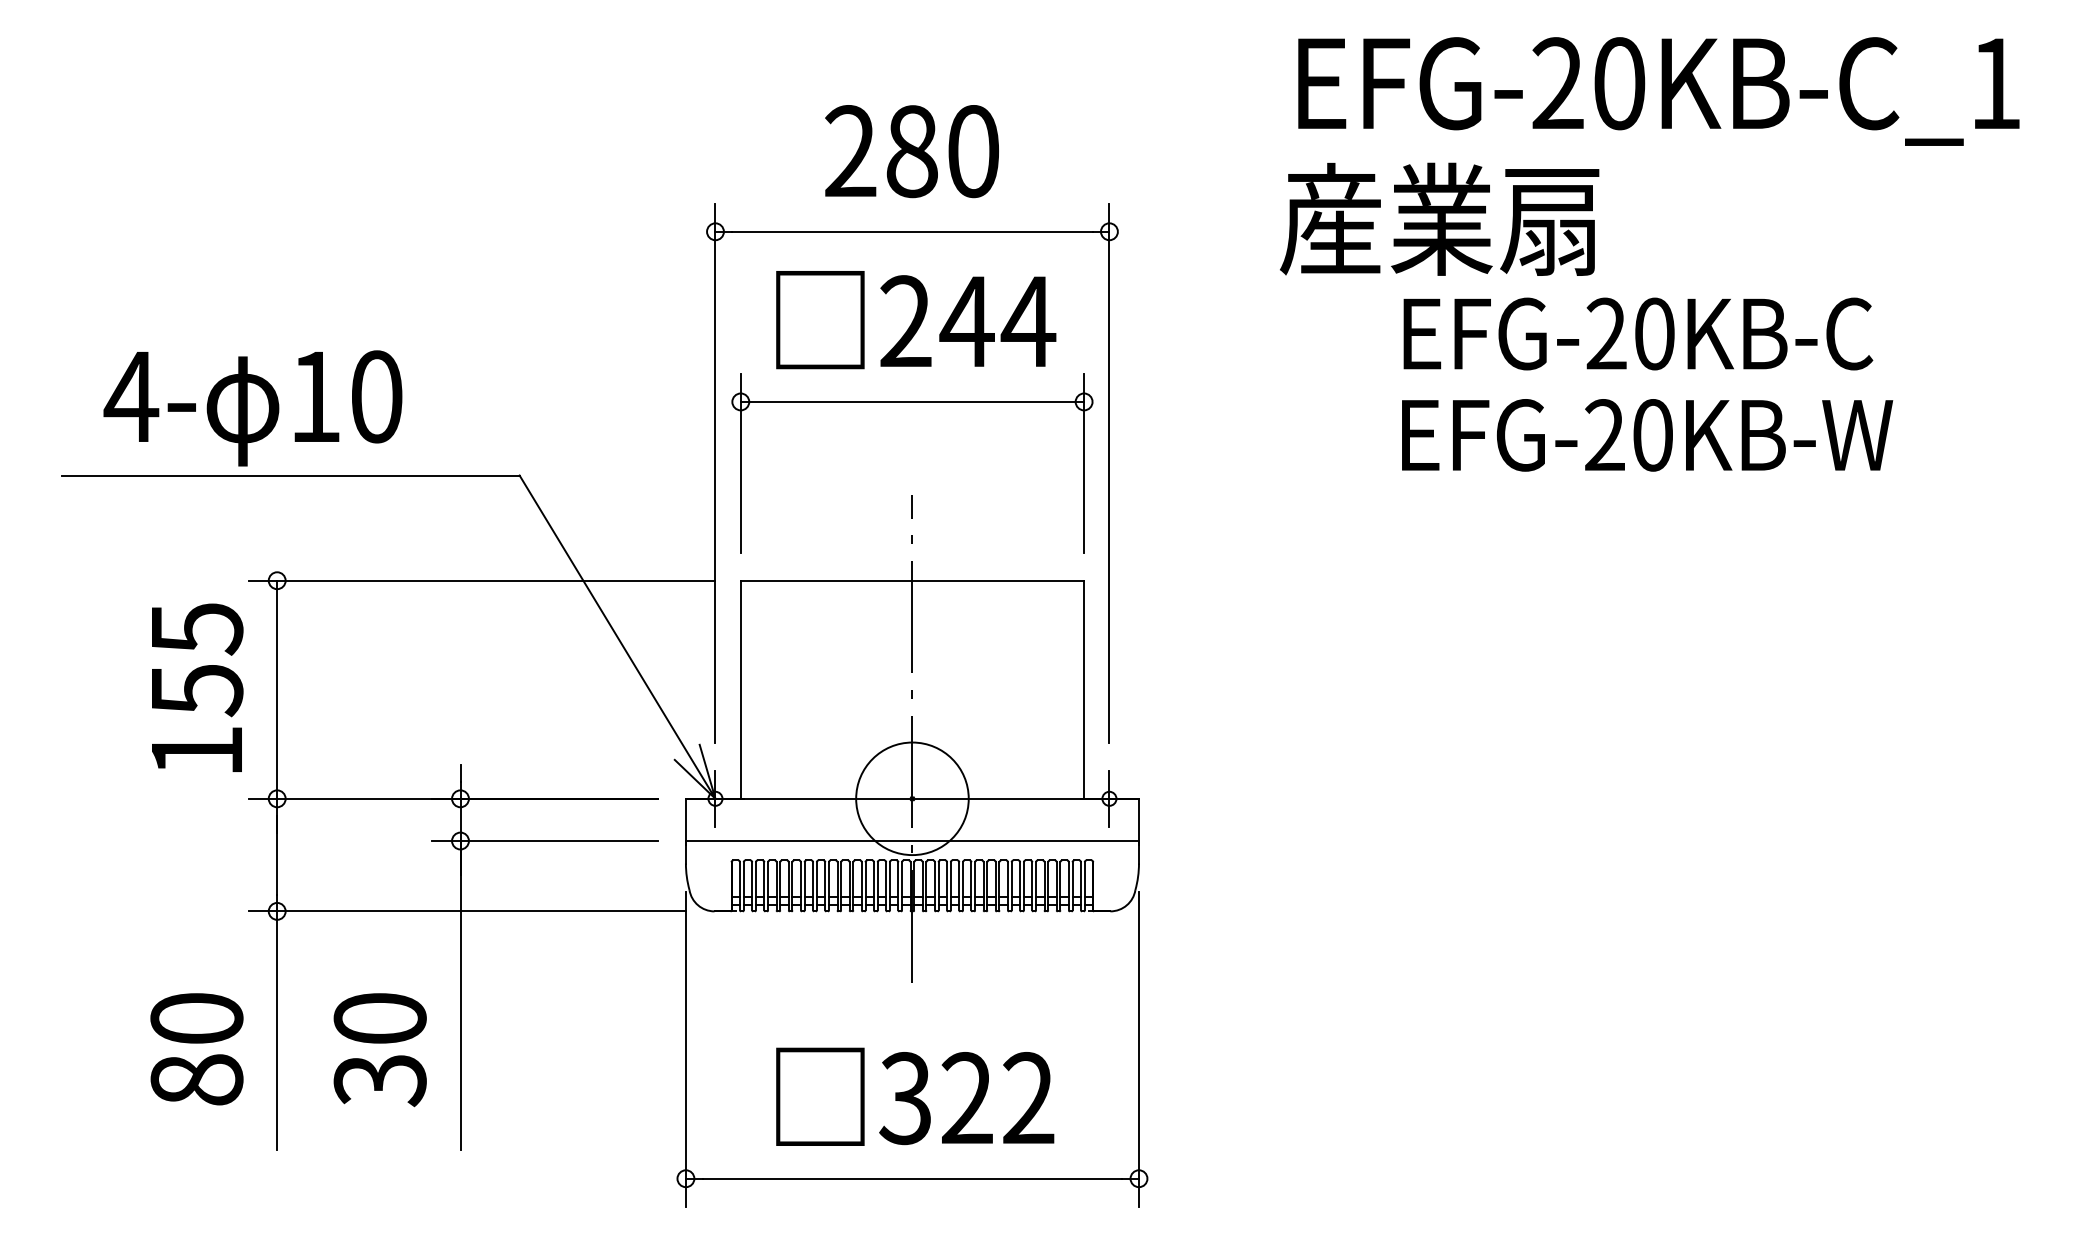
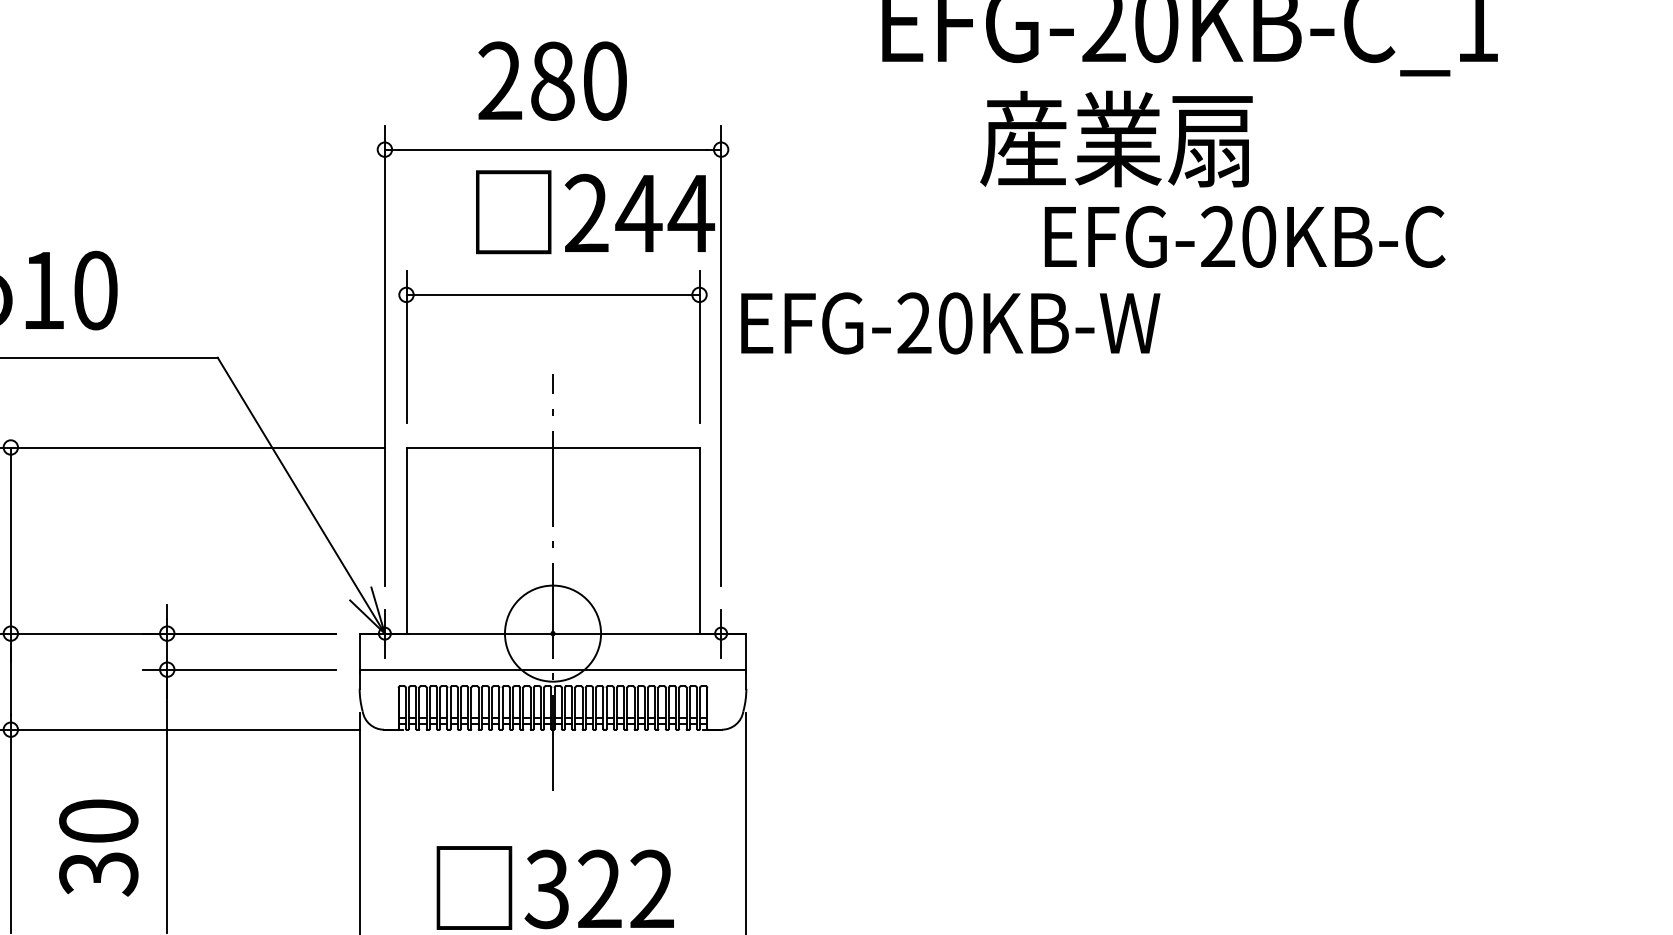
text: (1439, 218) -> (1116, 138), moved
text: (916, 320) -> (595, 212), moved
text: (1638, 333) -> (1245, 236), moved
text: (1647, 435) -> (950, 323), moved

